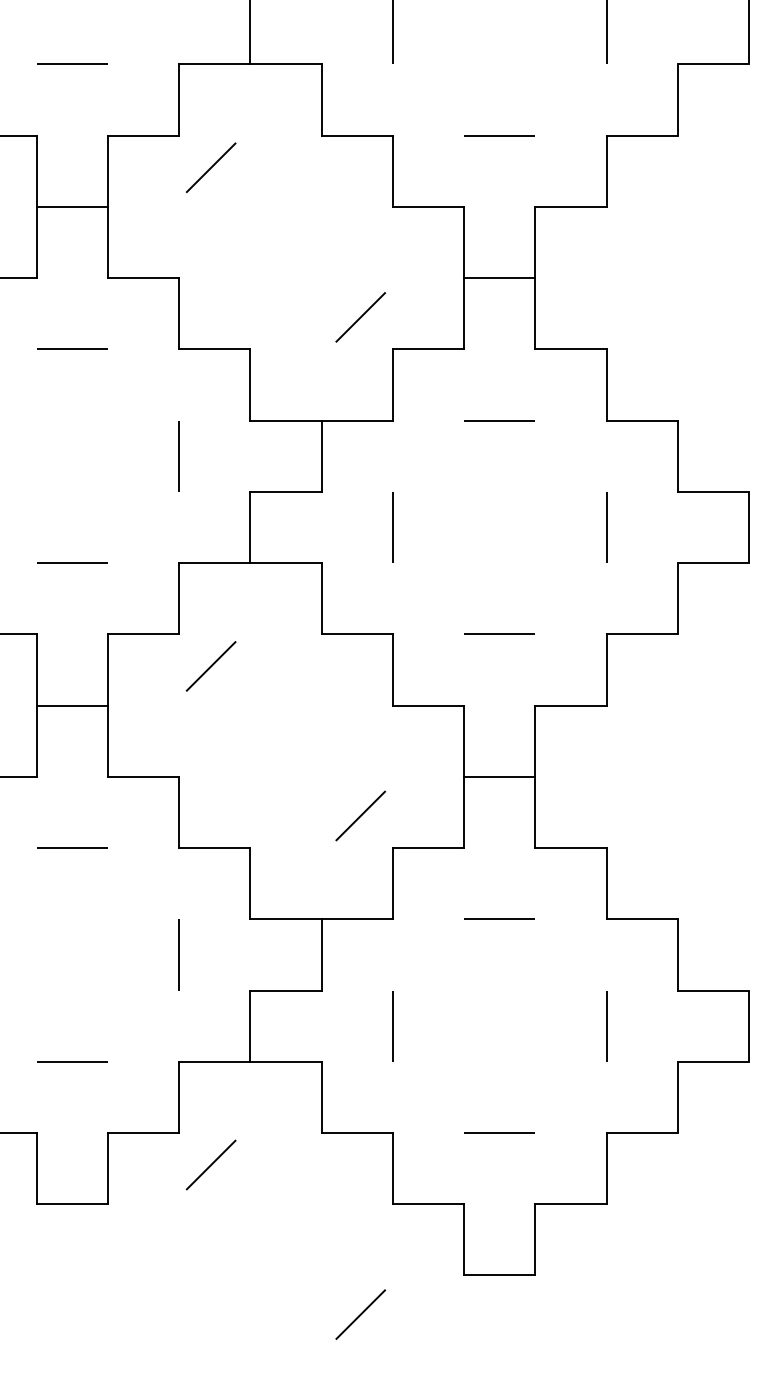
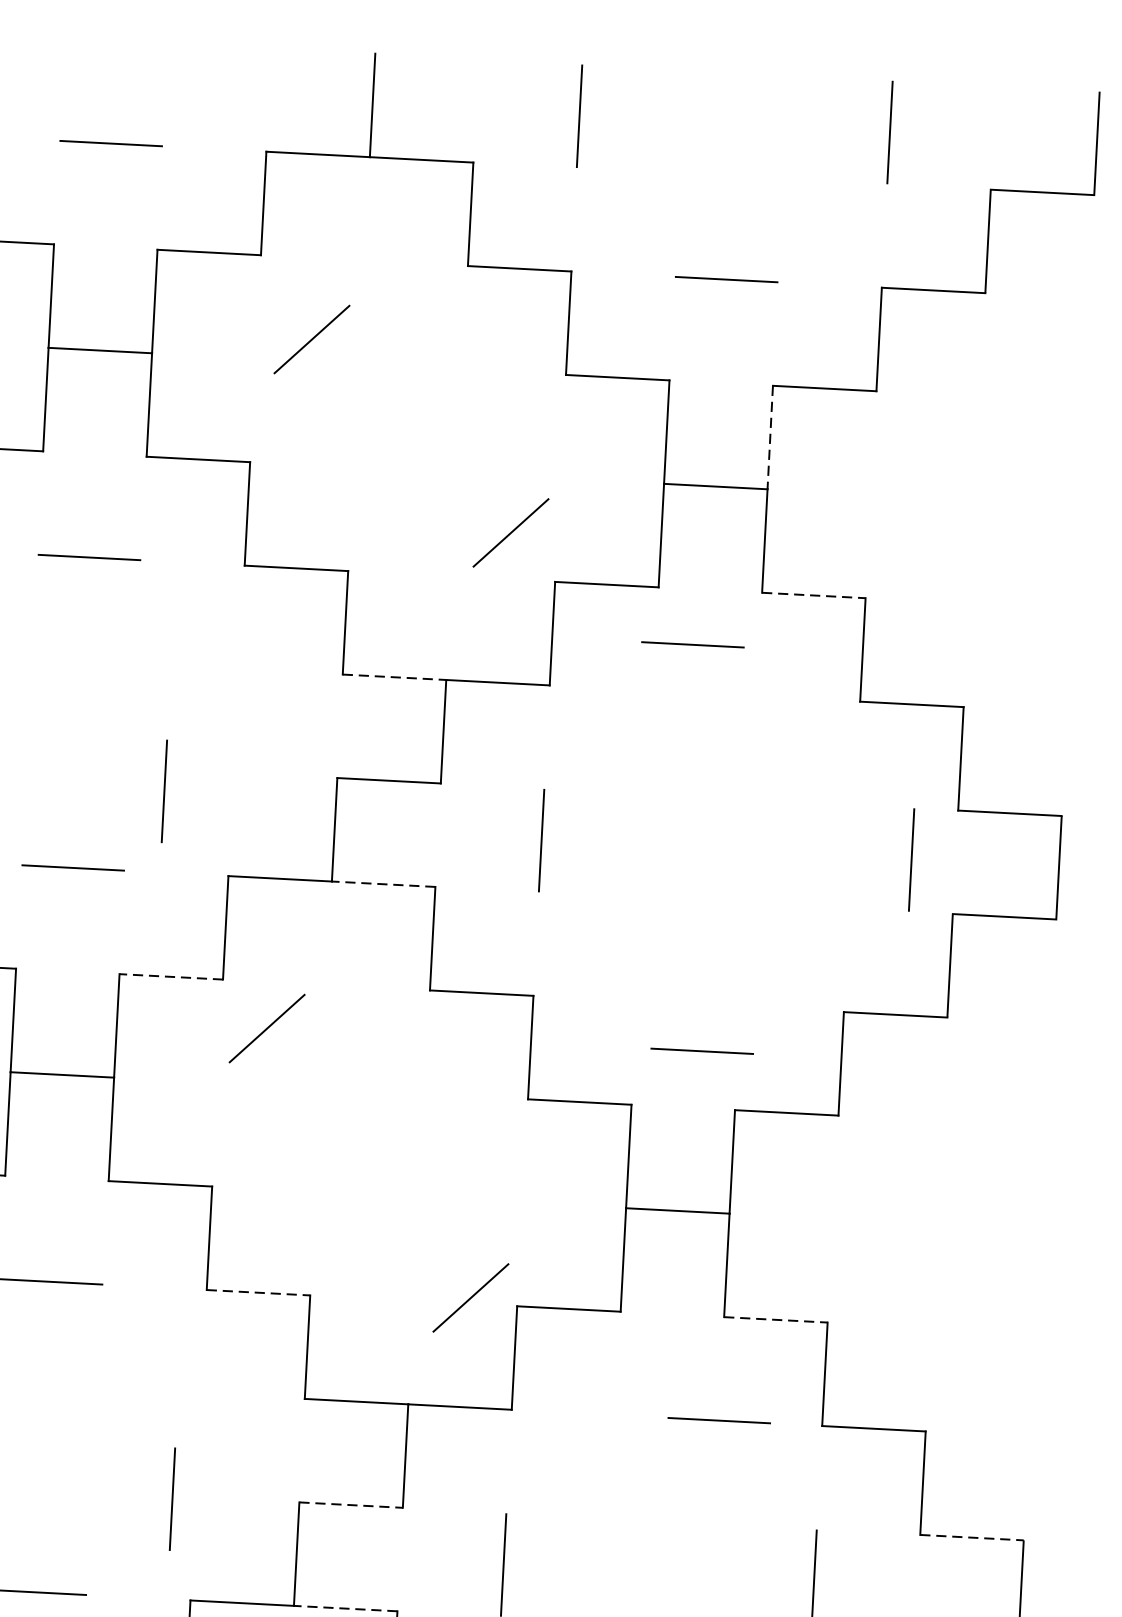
line: (210, 167) -> (311, 339), moved
line: (535, 242) -> (770, 437), solid -> dashed
line: (570, 349) -> (813, 595), solid -> dashed
line: (285, 420) -> (393, 677), solid -> dashed
line: (499, 420) -> (692, 644), moved
line: (178, 456) -> (163, 791), moved
line: (606, 527) -> (911, 859), moved
line: (285, 563) -> (382, 884), solid -> dashed
line: (499, 633) -> (702, 1050), moved
line: (143, 634) -> (171, 977), solid -> dashed
line: (360, 815) -> (470, 1297), moved
line: (214, 848) -> (258, 1293), solid -> dashed
line: (570, 848) -> (775, 1320), solid -> dashed
line: (499, 918) -> (719, 1419), moved
line: (178, 954) -> (171, 1498), moved
line: (285, 990) -> (350, 1505), solid -> dashed
line: (713, 990) -> (972, 1537), solid -> dashed
line: (285, 1061) -> (345, 1608), solid -> dashed

